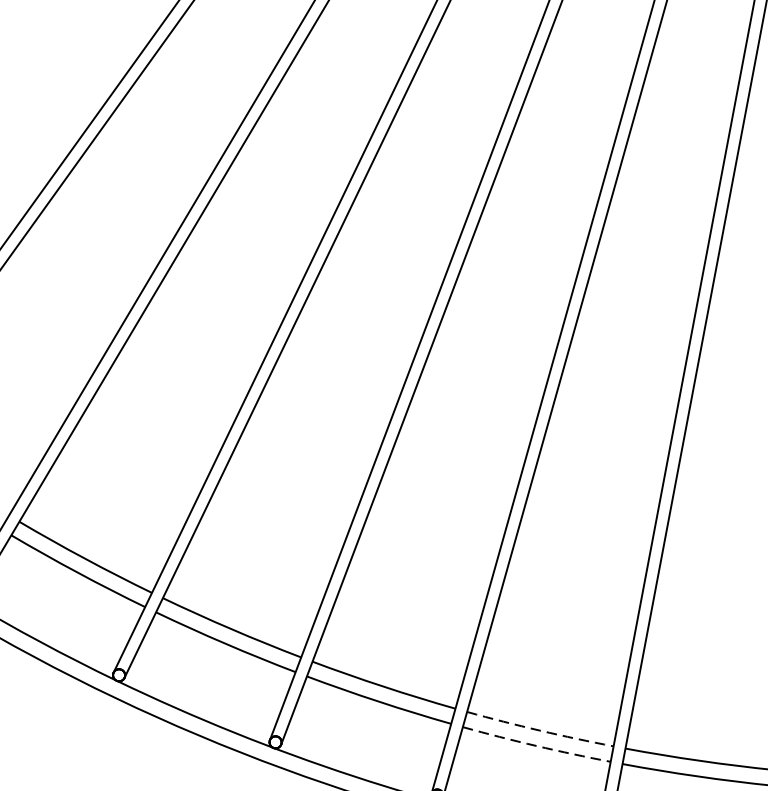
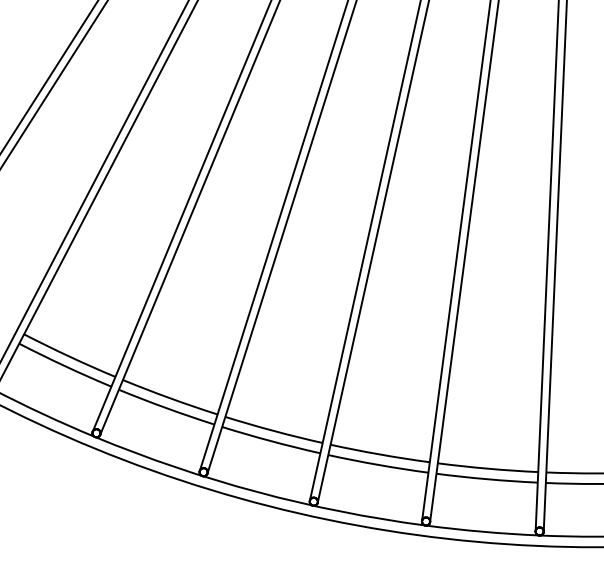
arc: (540, 730) -> (380, 454), dashed -> solid
arc: (536, 745) -> (378, 464), dashed -> solid

